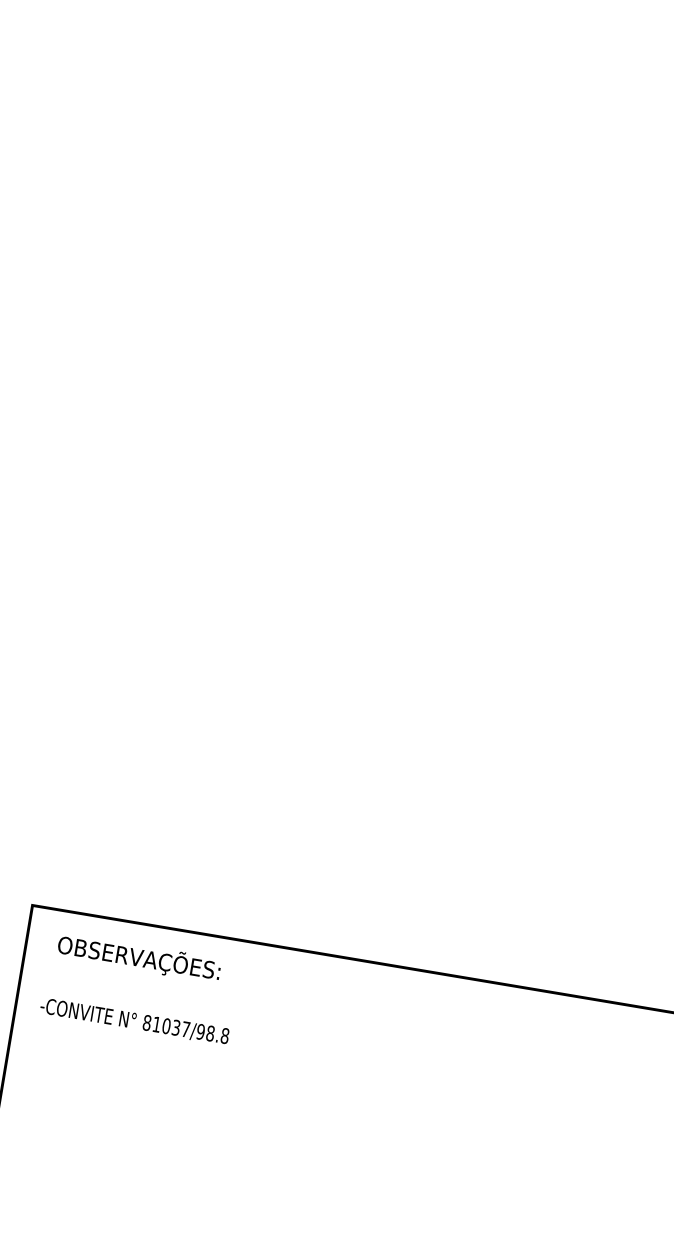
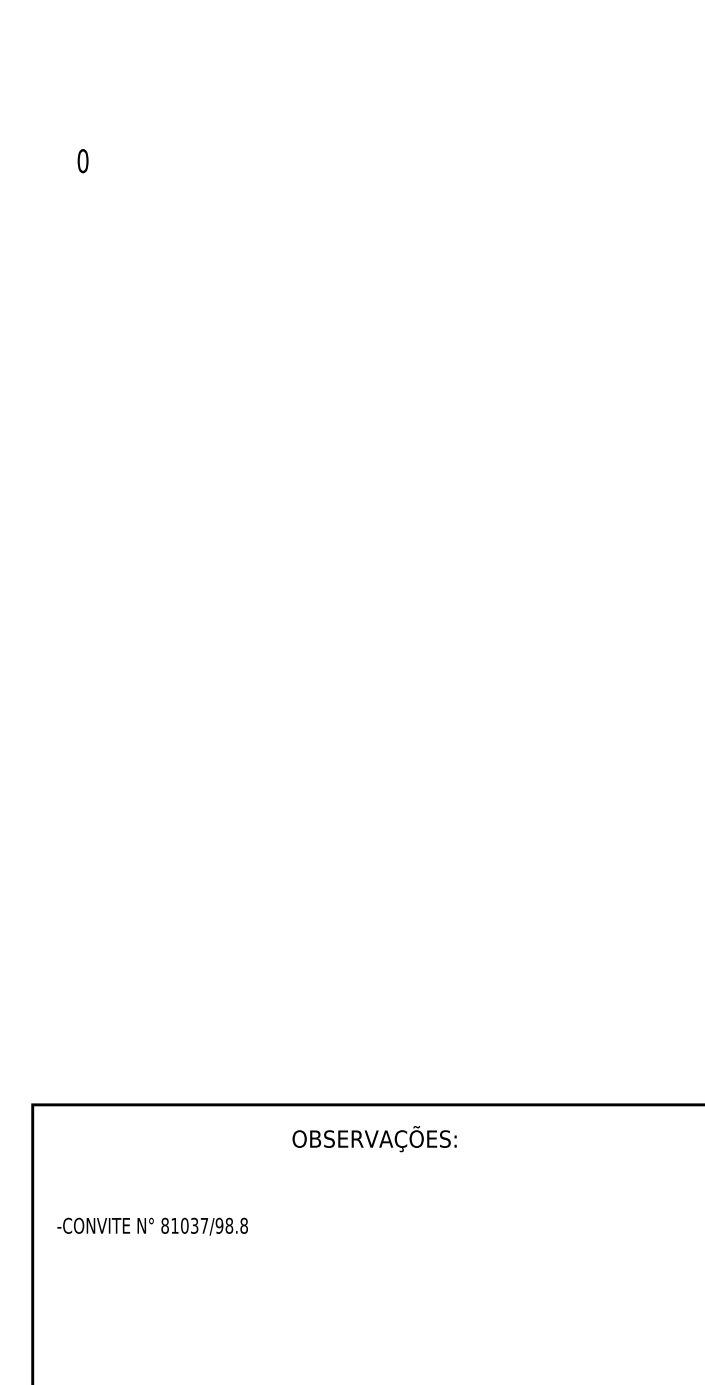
text: (139, 958) -> (374, 1139), moved
text: (134, 1021) -> (152, 1226), moved

